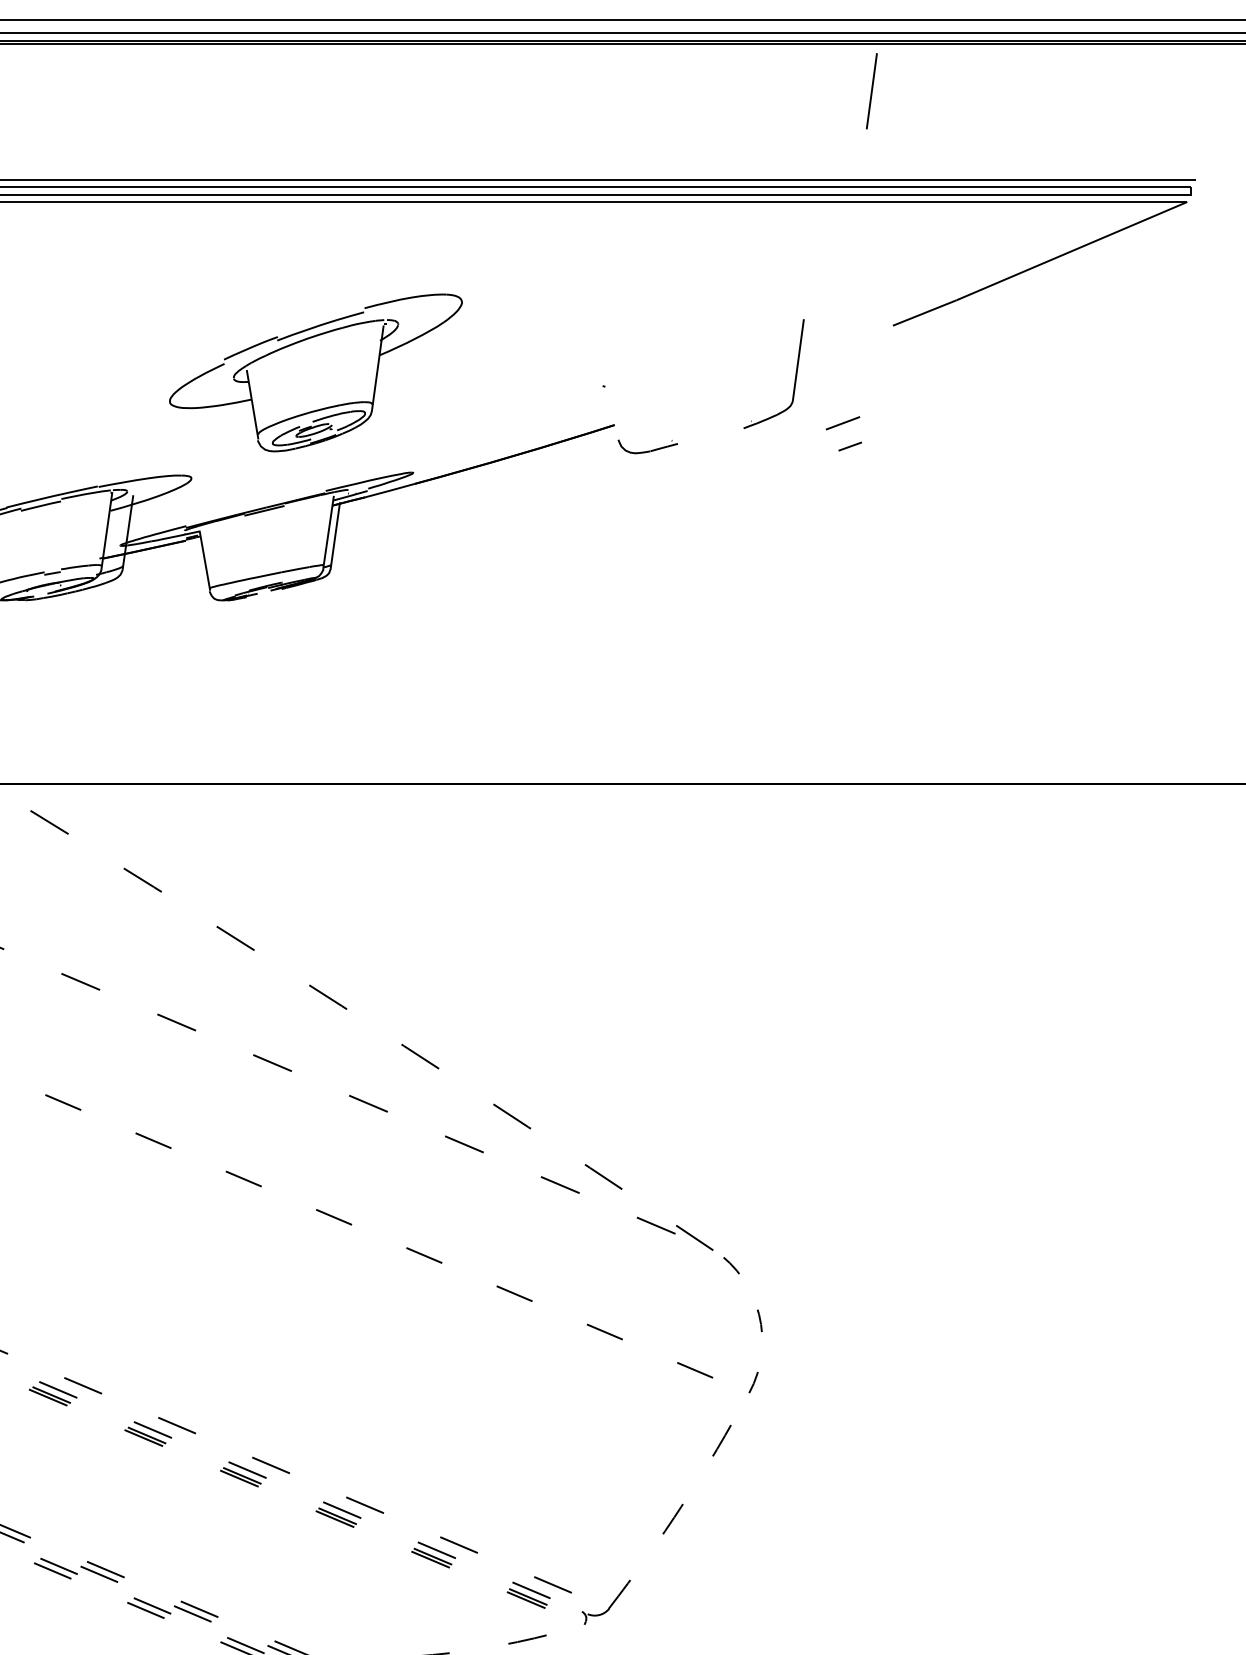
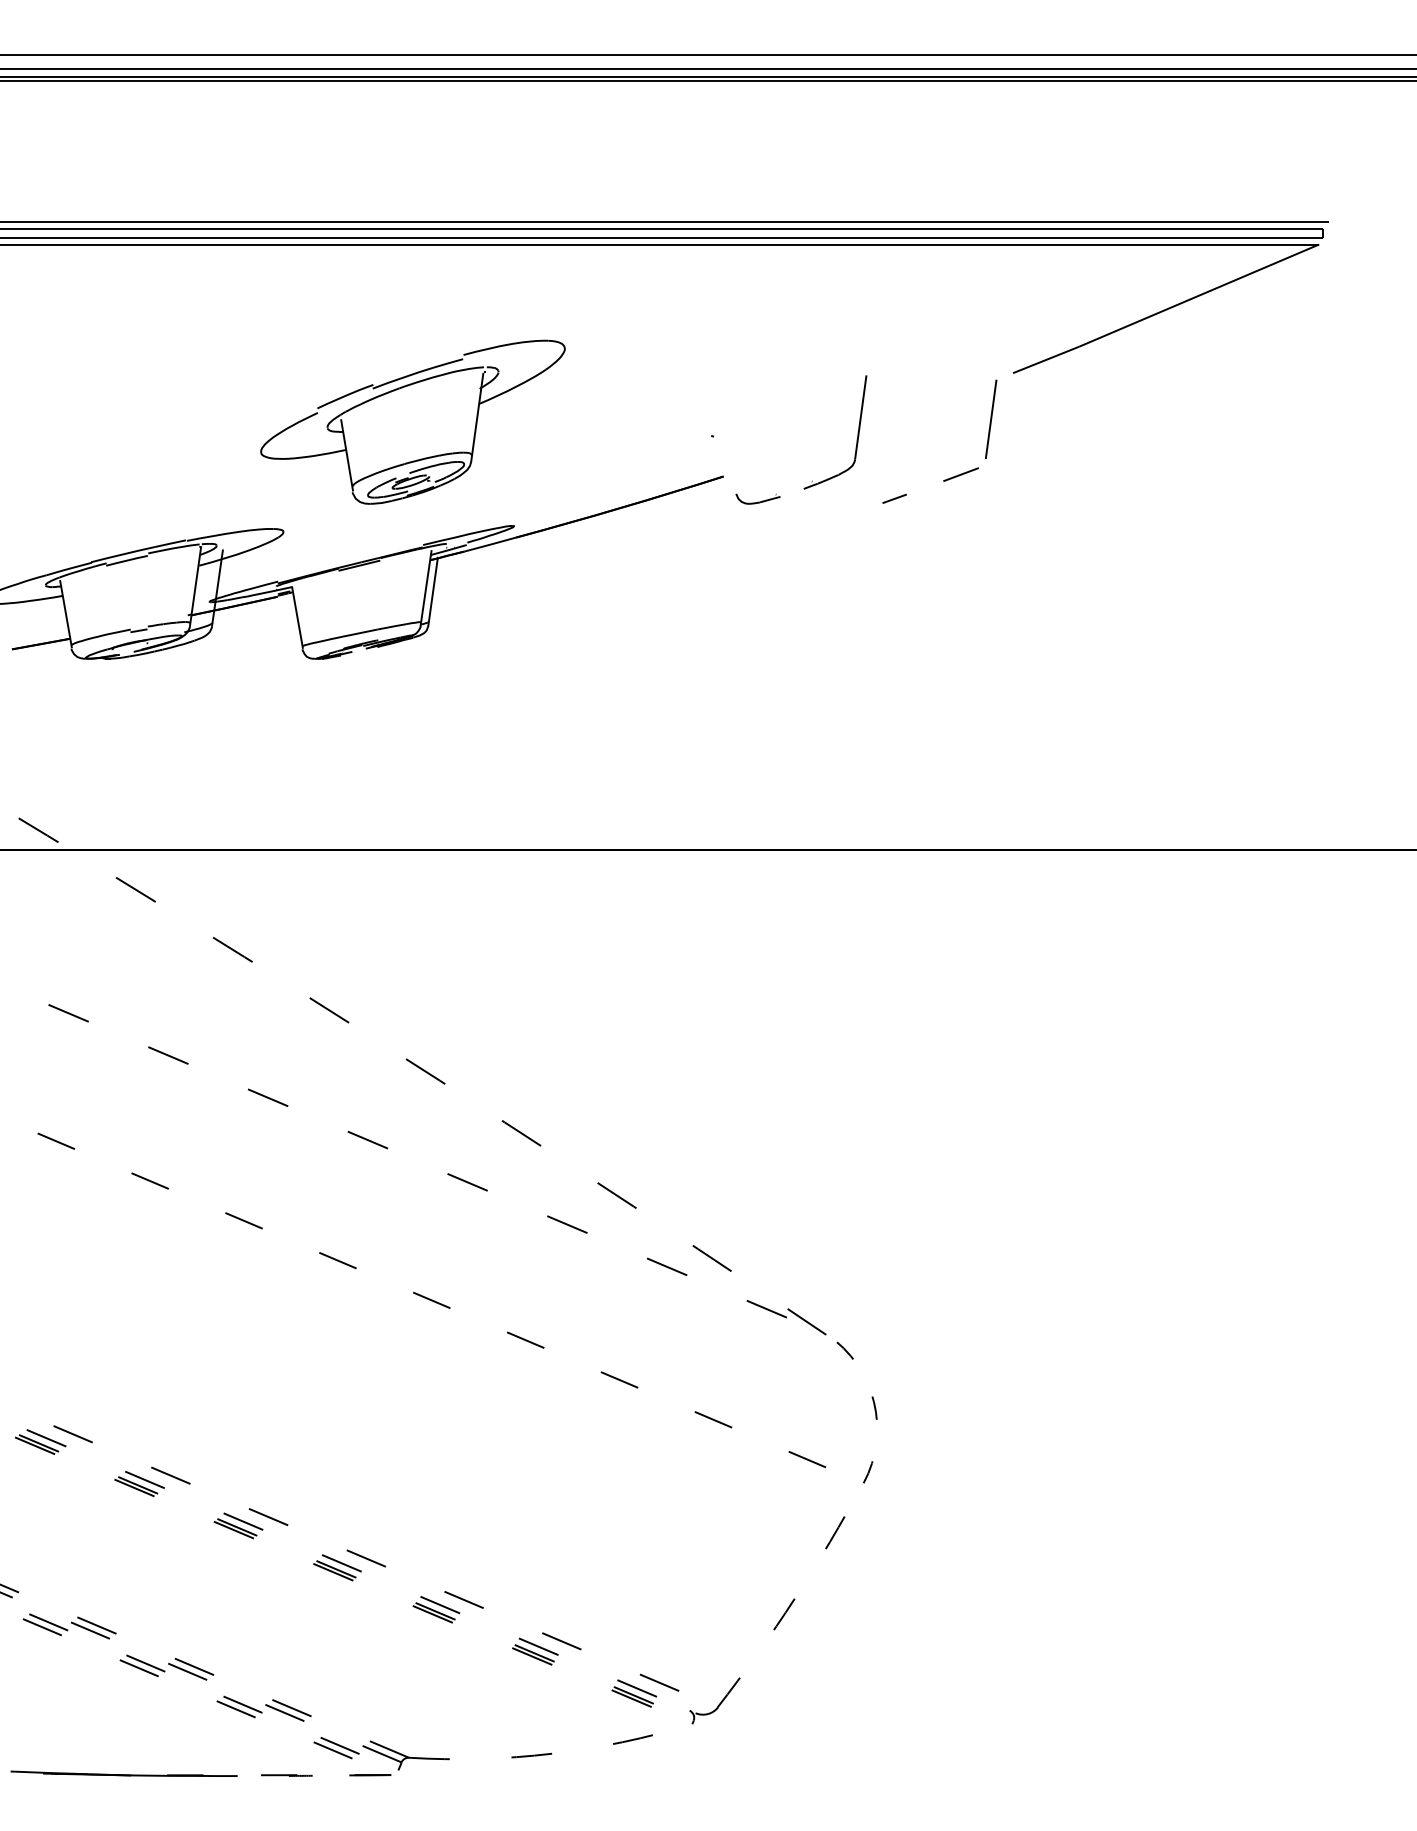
line: (872, 90) -> (991, 418), moved
part: (795, 374) -> (857, 432), moved
part: (647, 446) -> (757, 498), size x0.71
line: (850, 446) -> (894, 498), moved

